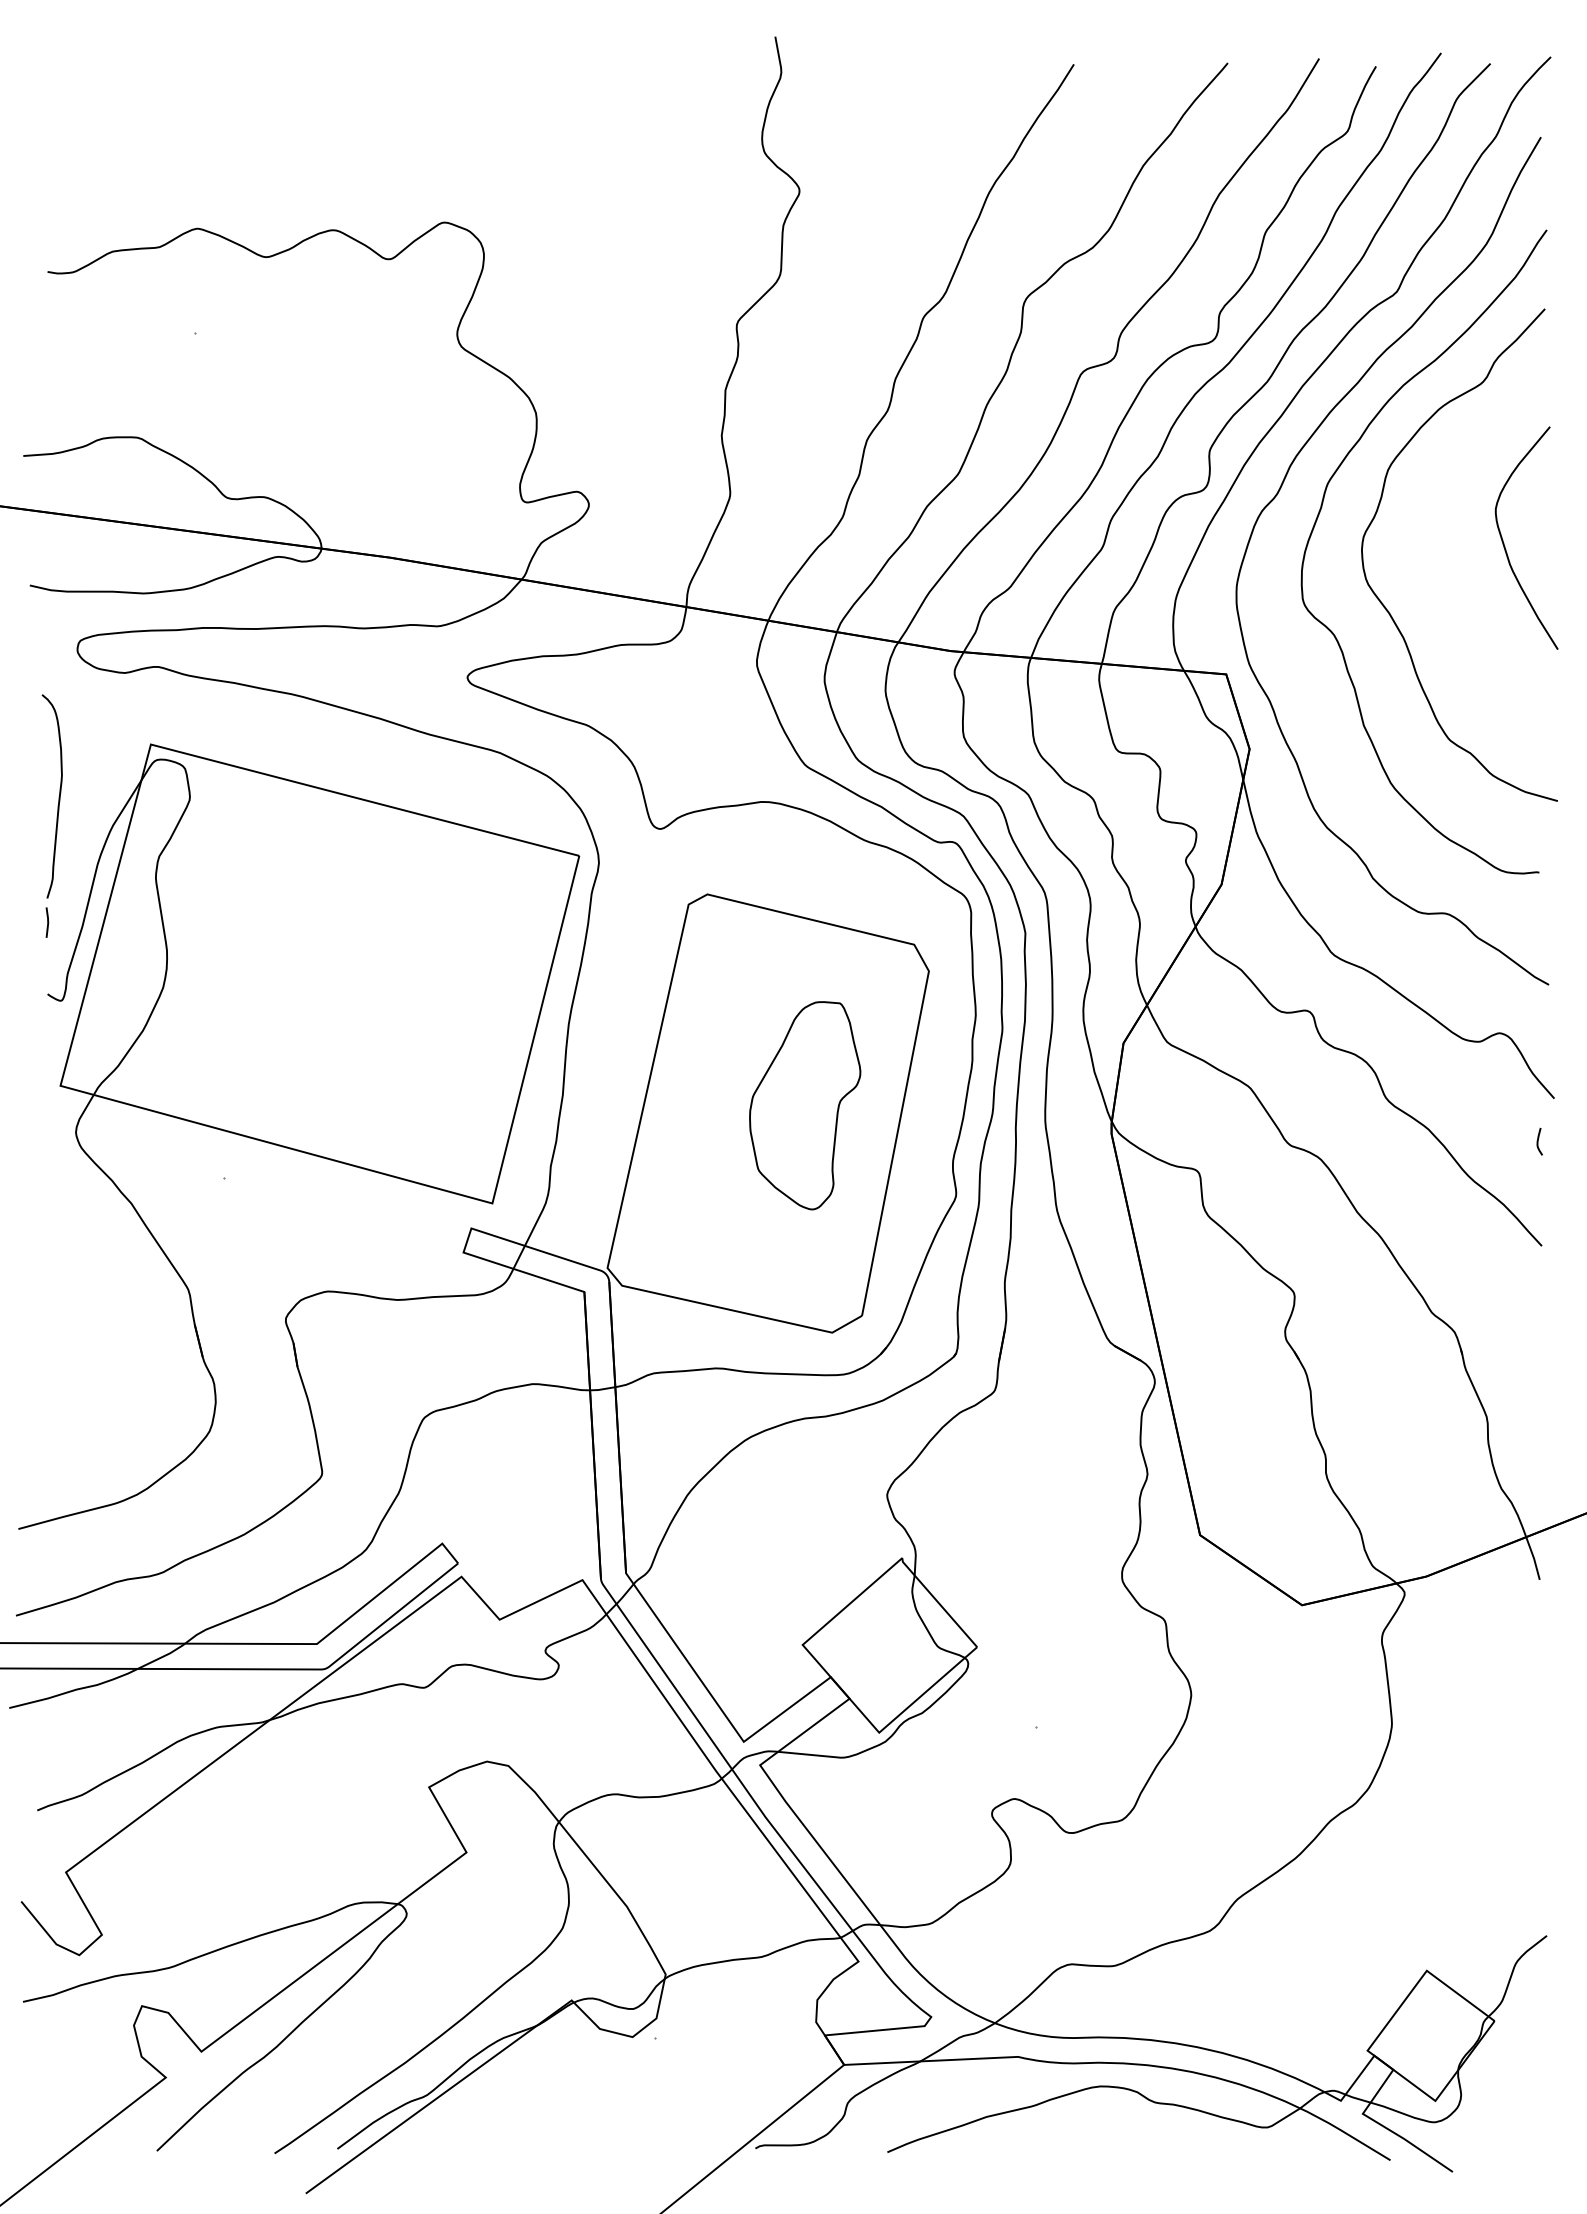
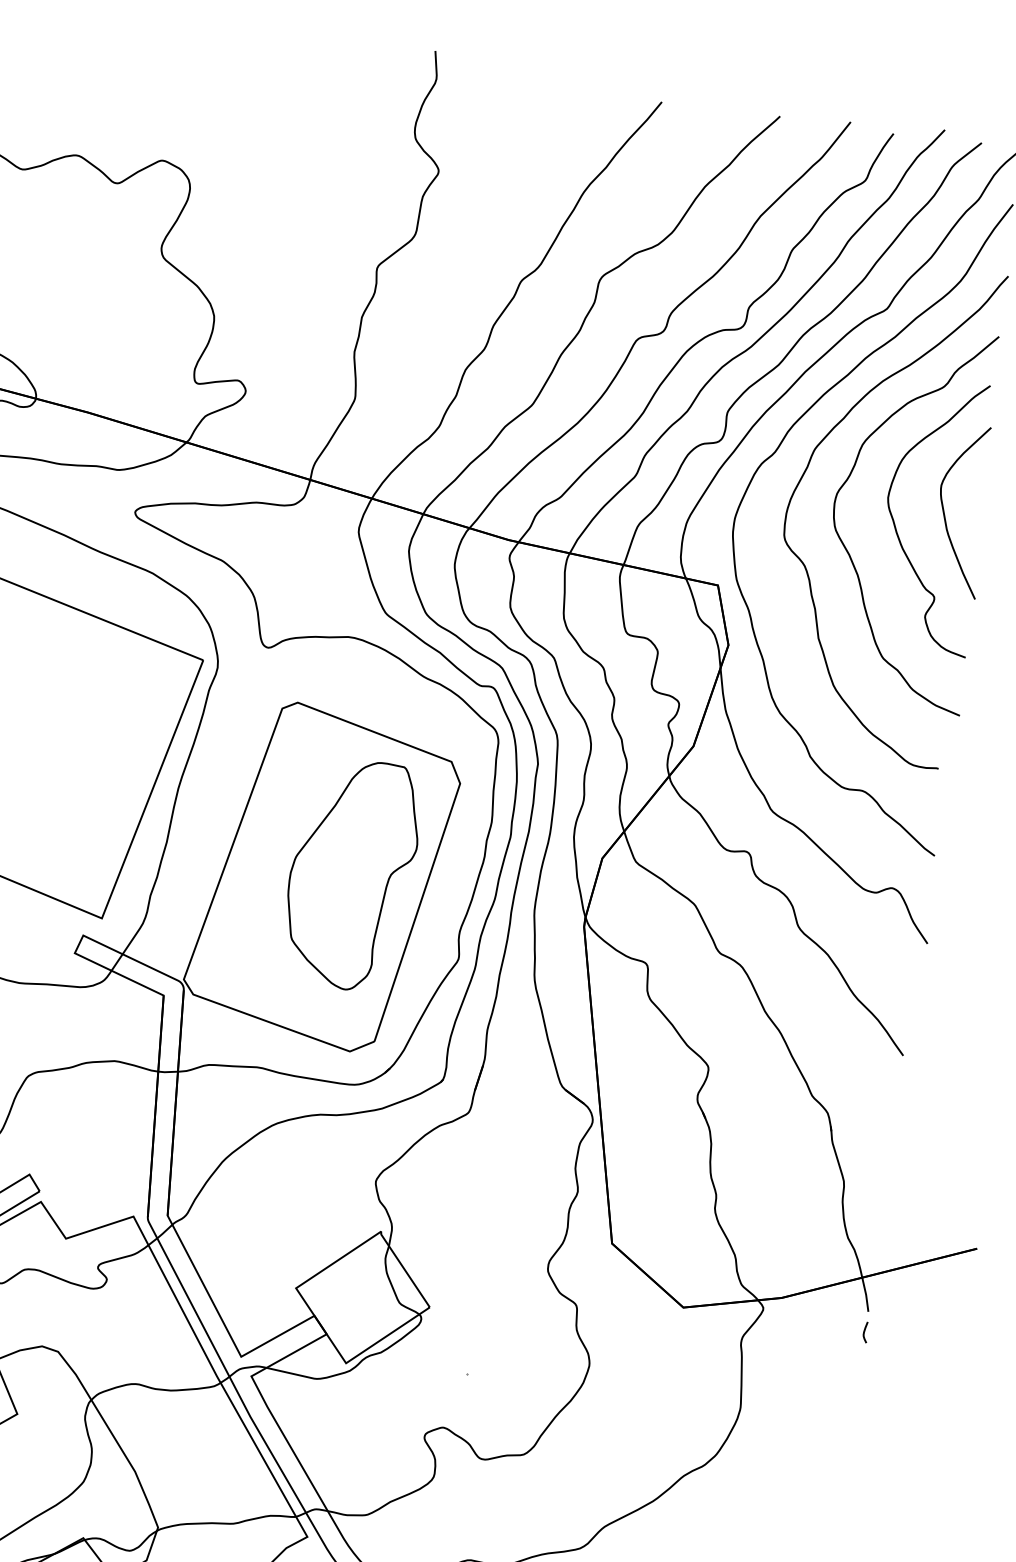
curve: (1444, 569) -> (896, 526), added
part: (804, 1105) -> (351, 874), size x1.43
curve: (1538, 1141) -> (864, 1332), moved

